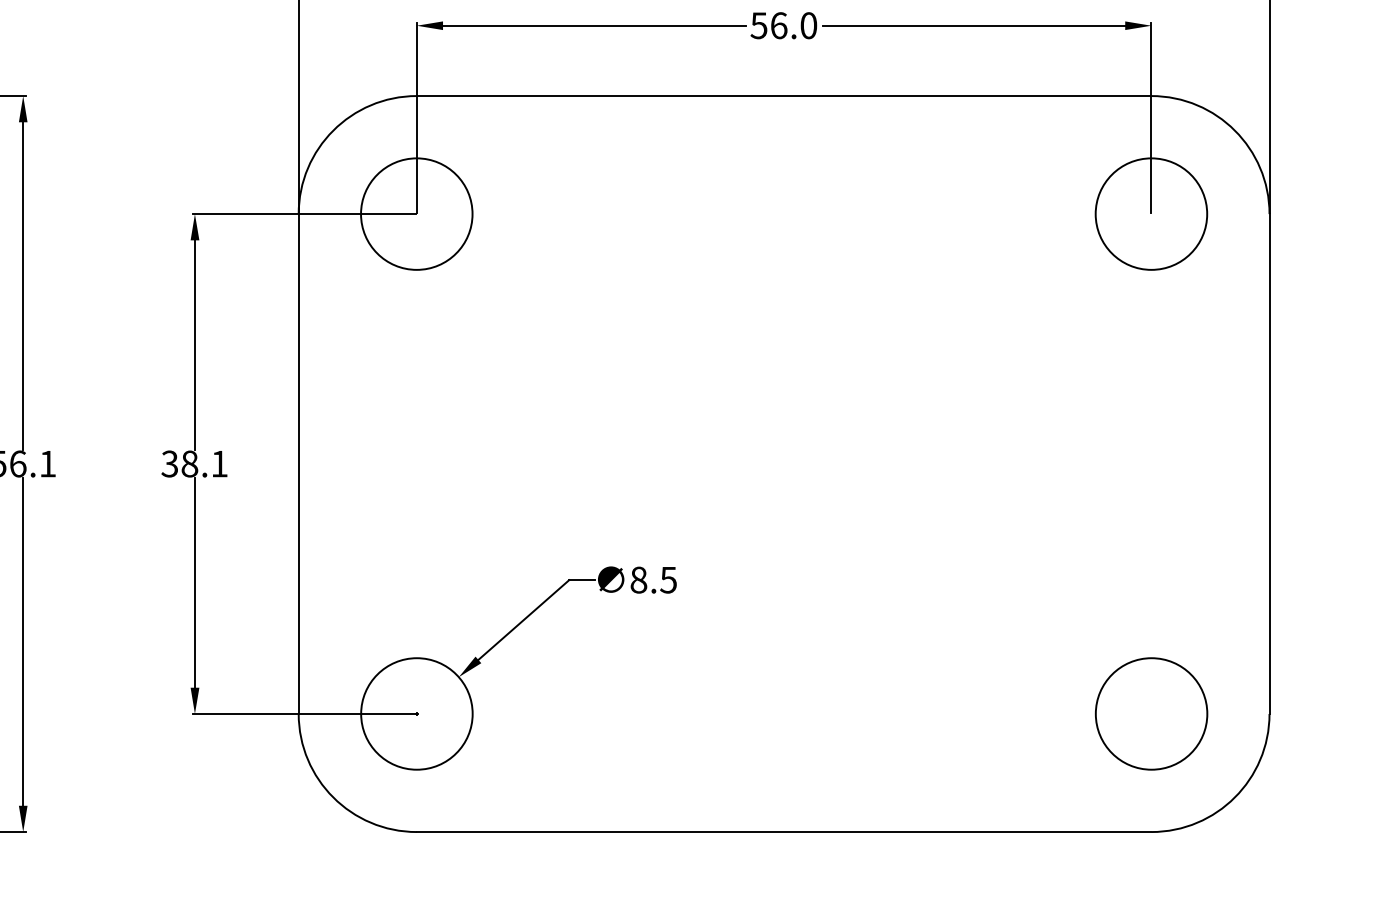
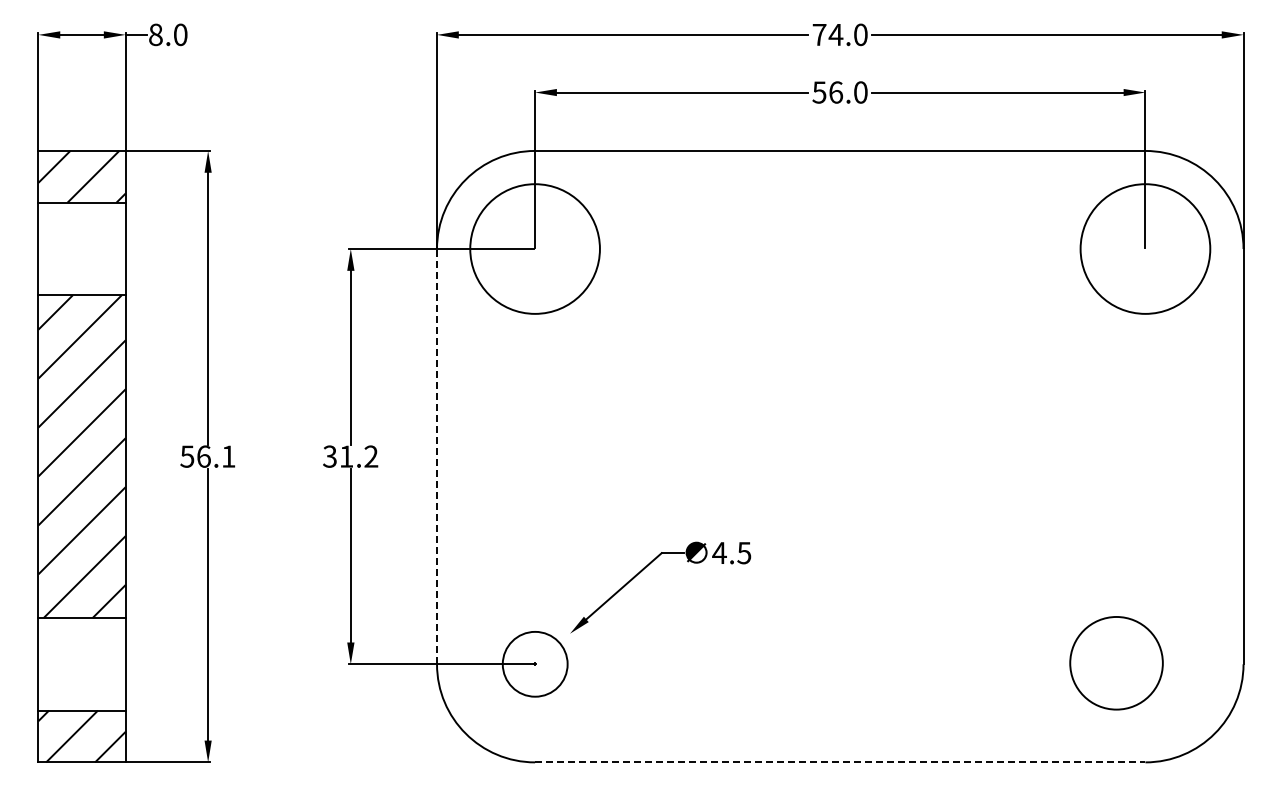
circle: (416, 213) -> (534, 248), size x1.4
circle: (1151, 213) -> (1145, 248), size x1.4
text: (204, 463) -> (358, 456), 38.1 -> 31.2
line: (299, 463) -> (437, 456), solid -> dashed
text: (638, 580) -> (719, 553), 8.5 -> 4.5
circle: (416, 713) -> (534, 663), size x0.7
circle: (1151, 714) -> (1116, 663), moved
line: (784, 832) -> (840, 762), solid -> dashed

